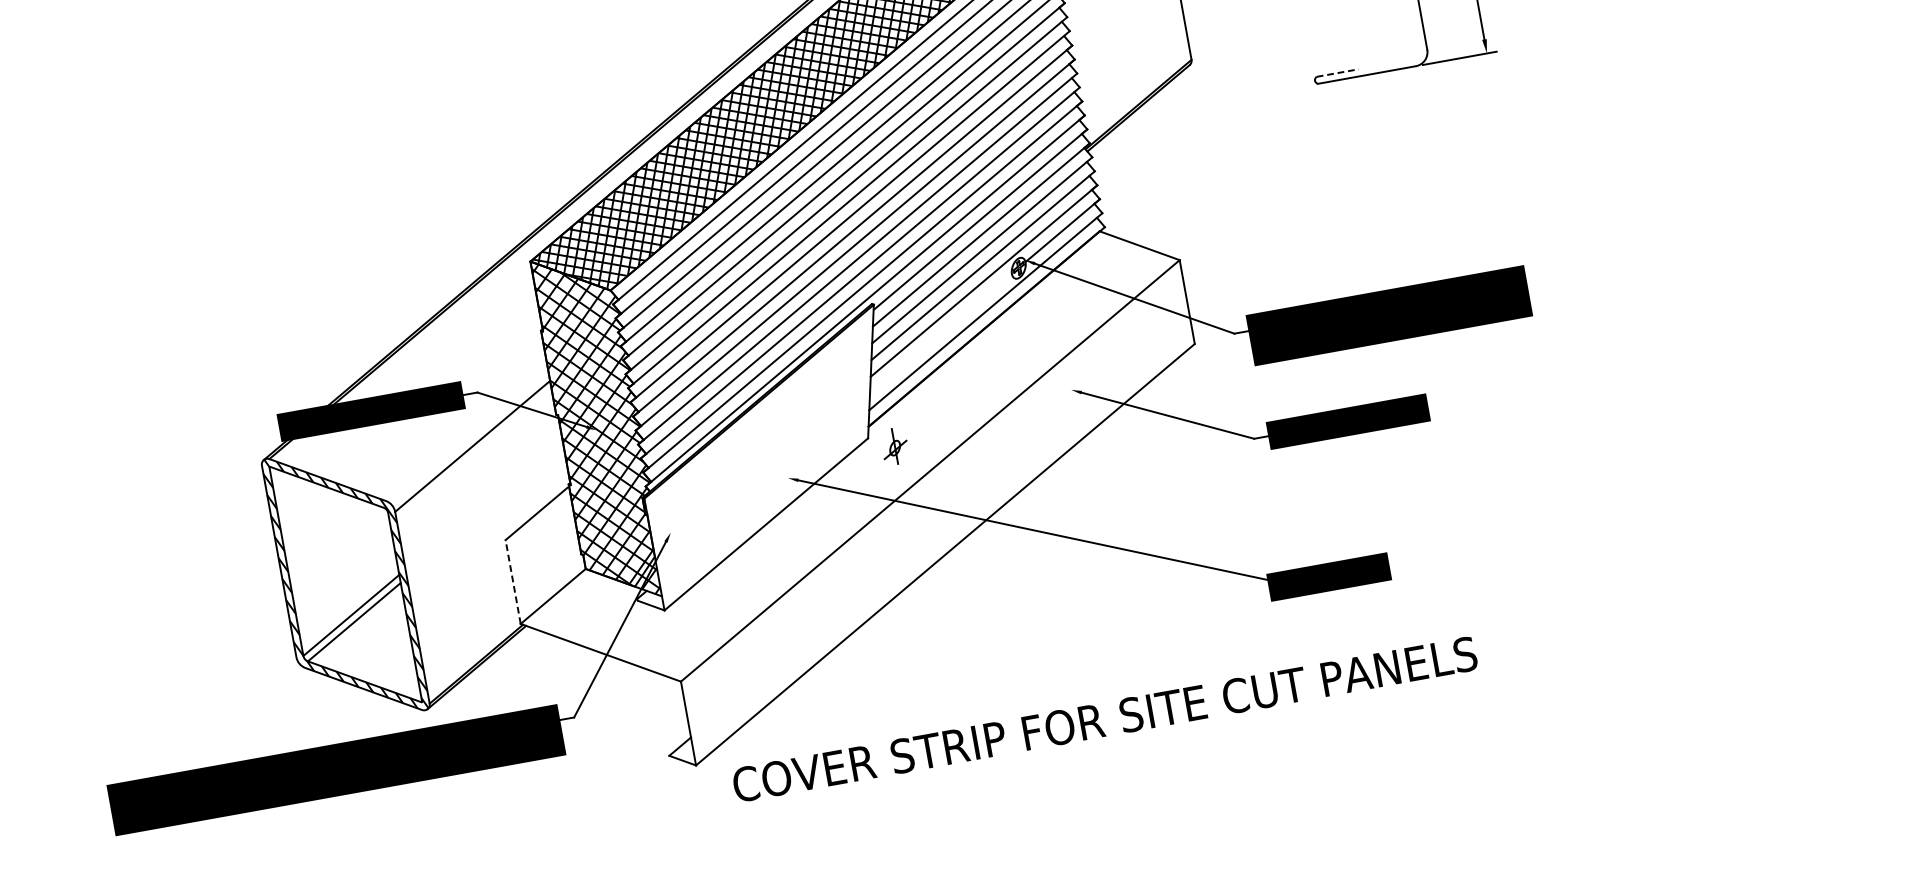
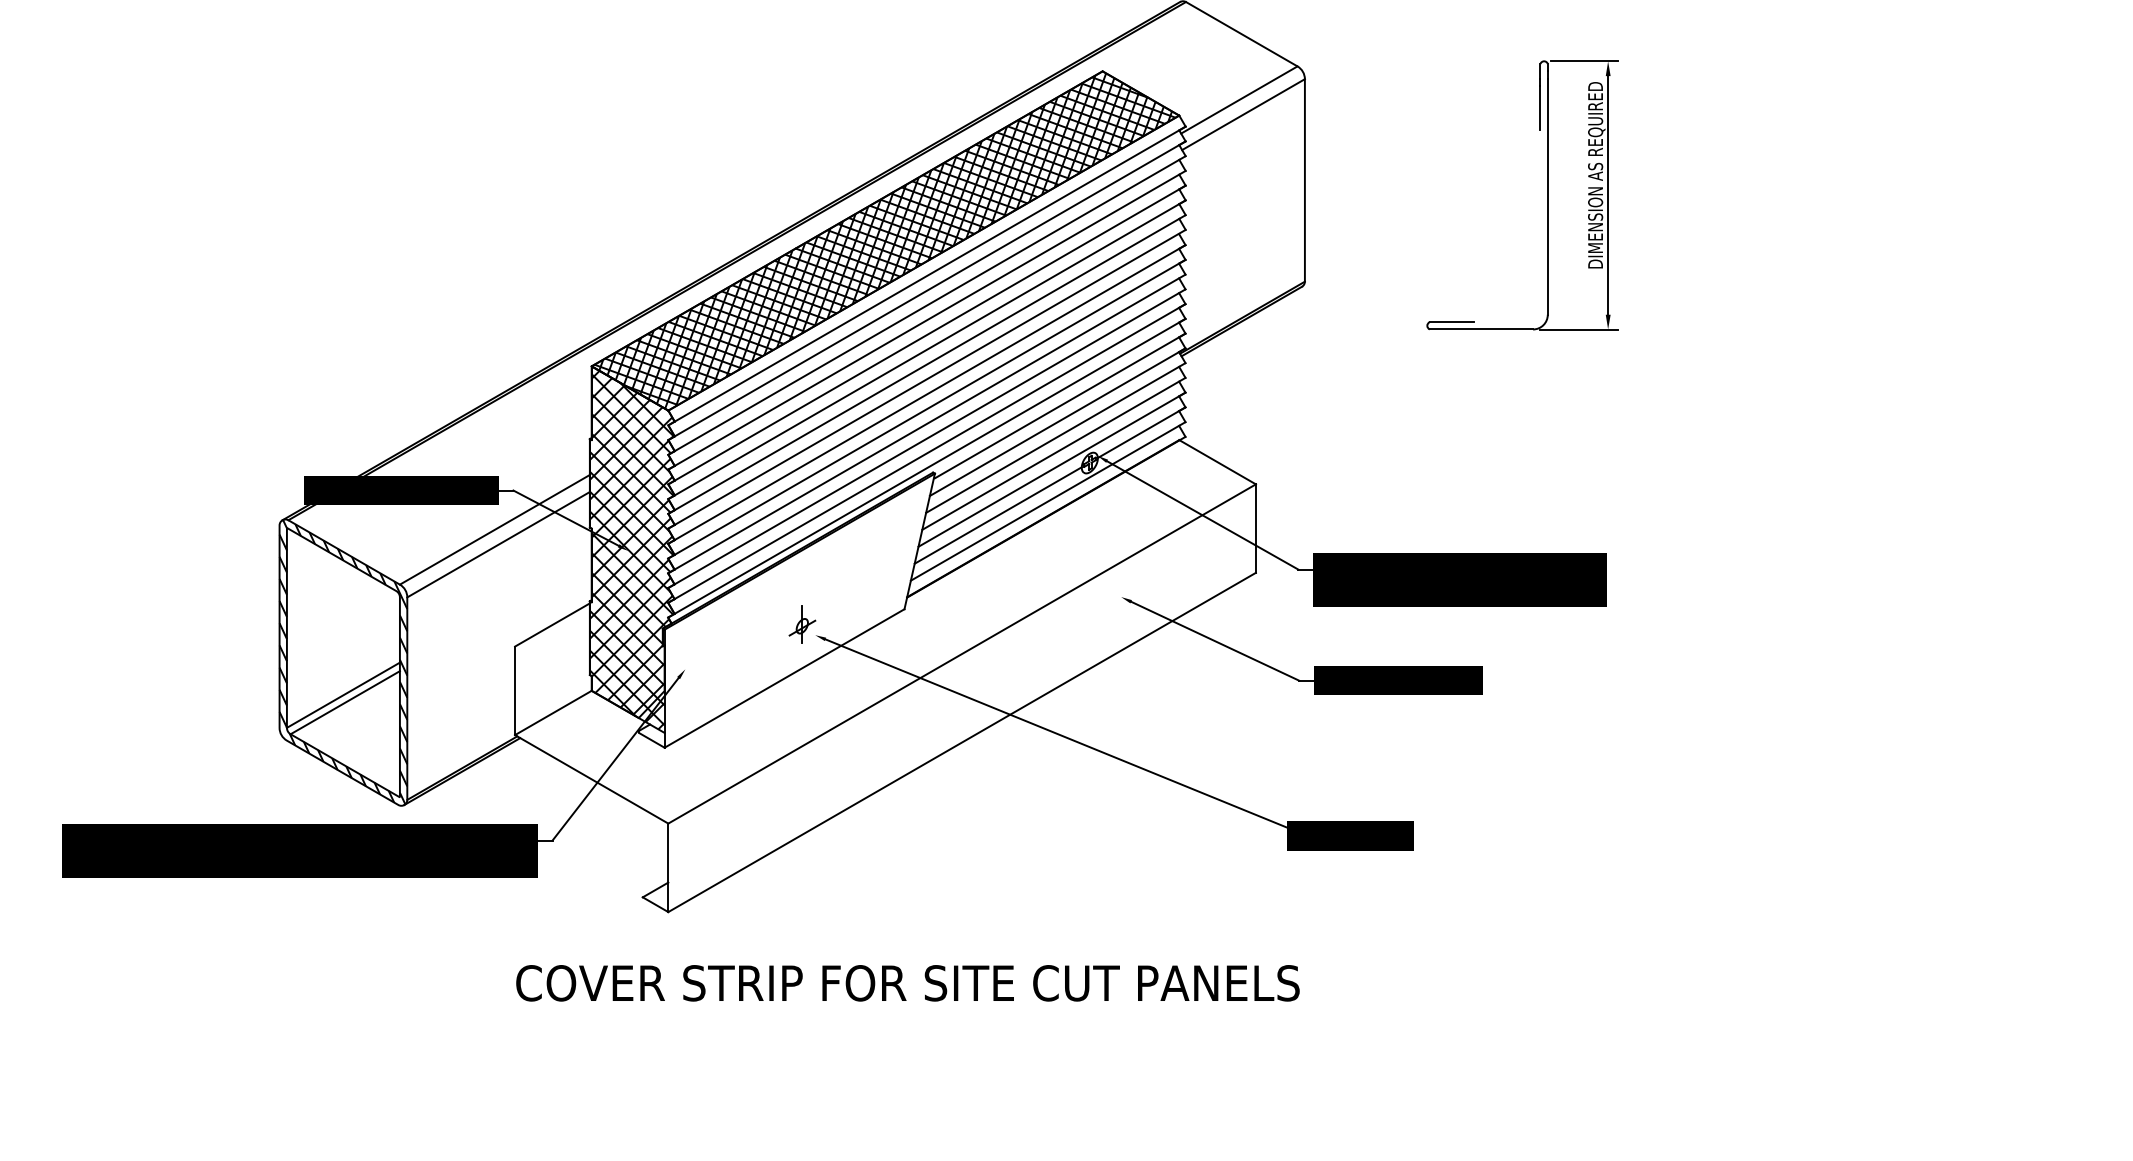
line: (1338, 73) -> (1452, 322), dashed -> solid
line: (940, 333) -> (997, 515), added
line: (466, 432) -> (494, 529), added
part: (895, 446) -> (802, 624), moved
line: (513, 581) -> (515, 690), dashed -> solid
text: (1104, 719) -> (907, 983), moved

